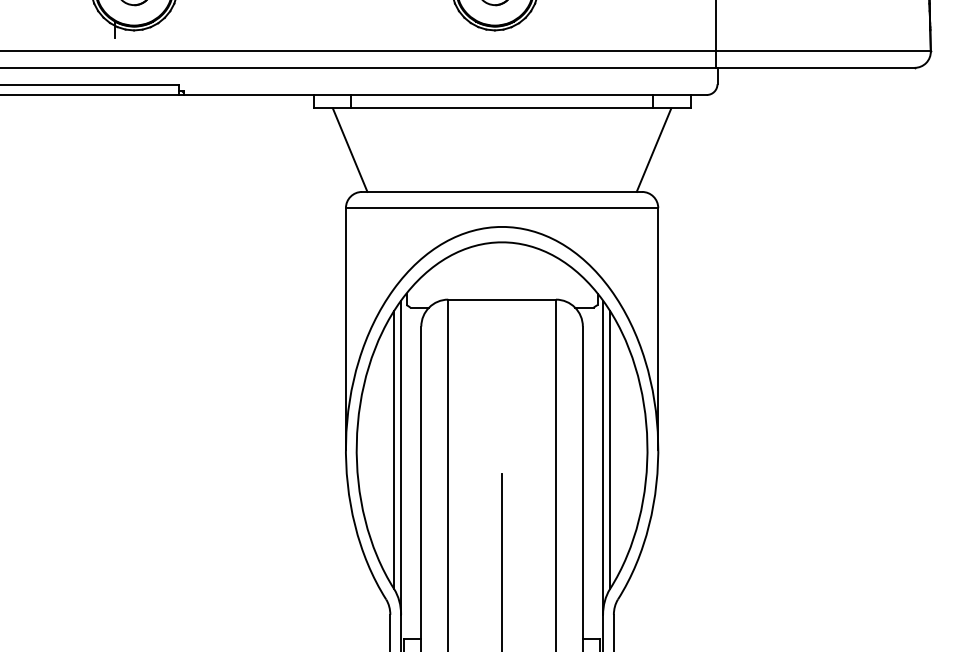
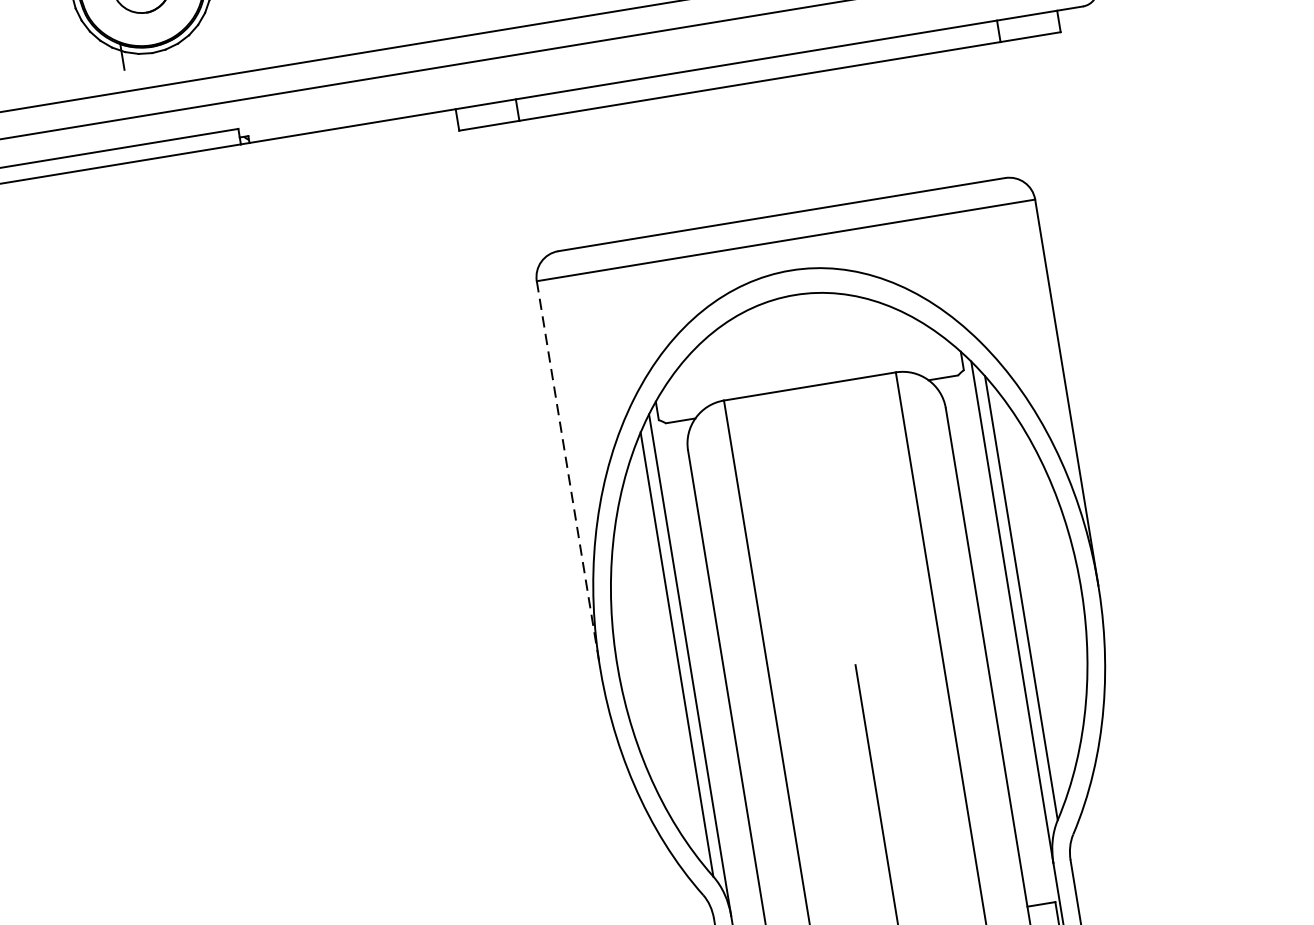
line: (349, 149) -> (527, 186), removed
line: (653, 149) -> (1012, 107), removed
line: (345, 329) -> (567, 475), solid -> dashed

